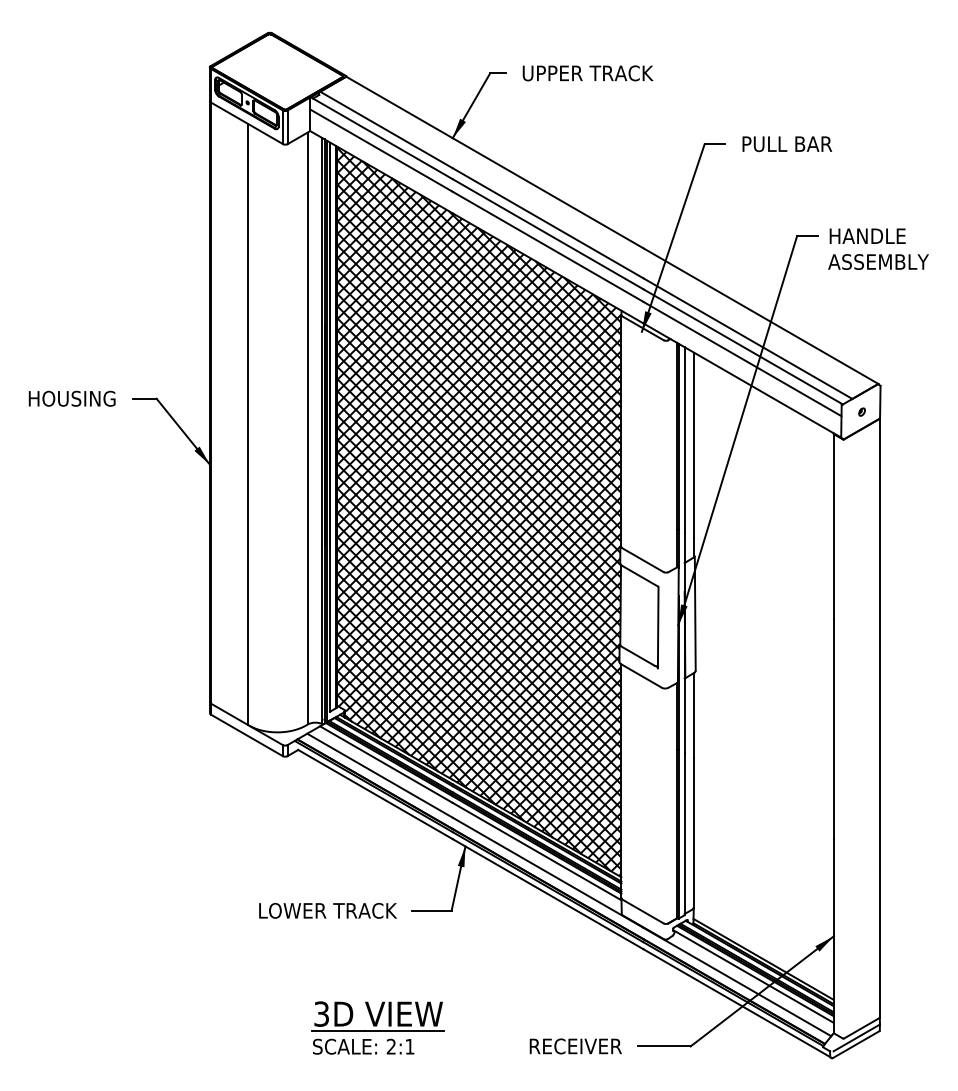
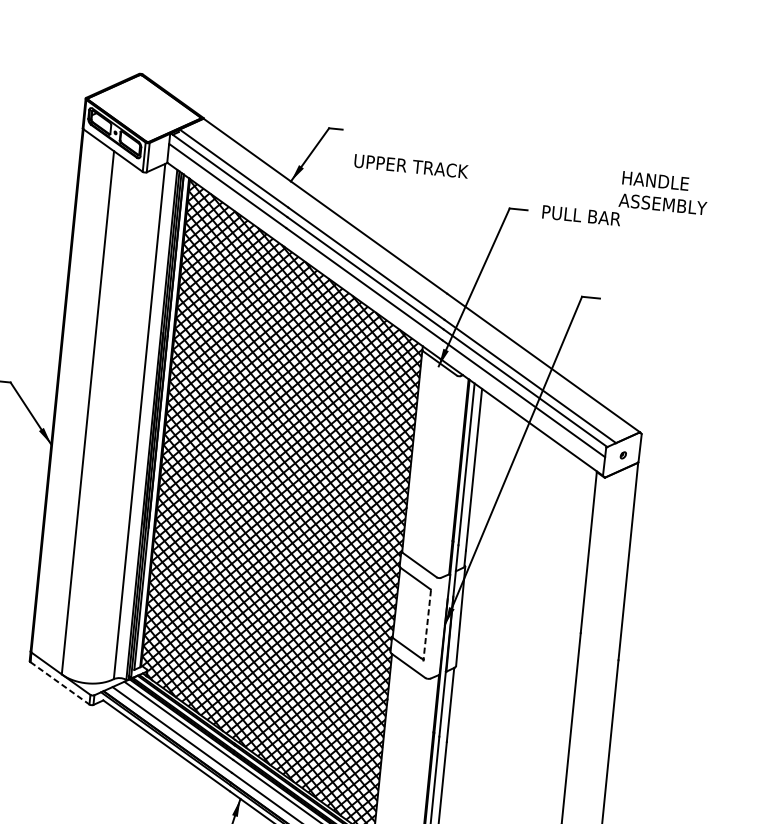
text: (587, 73) -> (410, 166), moved
text: (878, 248) -> (664, 192), moved
line: (658, 628) -> (427, 626), solid -> dashed
line: (246, 735) -> (59, 683), solid -> dashed

